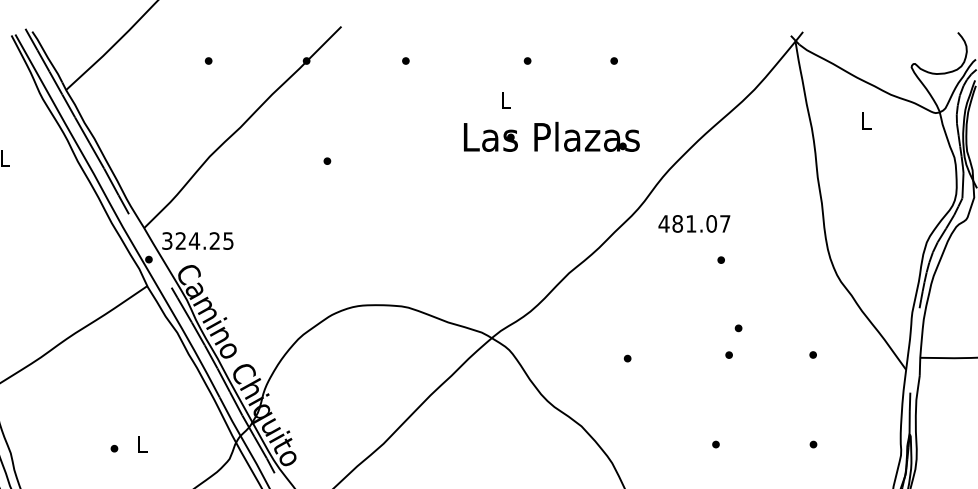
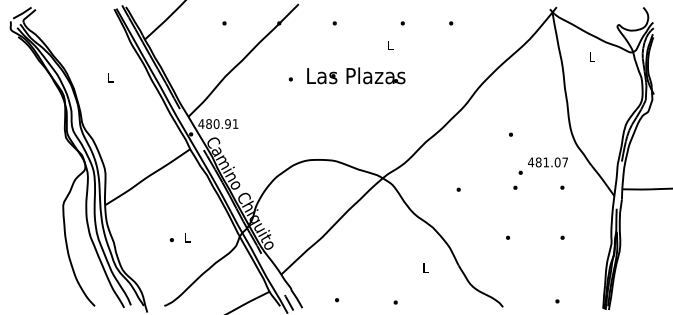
text: (552, 136) -> (356, 75), moved
text: (693, 223) -> (547, 162), moved
text: (197, 240) -> (218, 123), 324.25 -> 480.91

